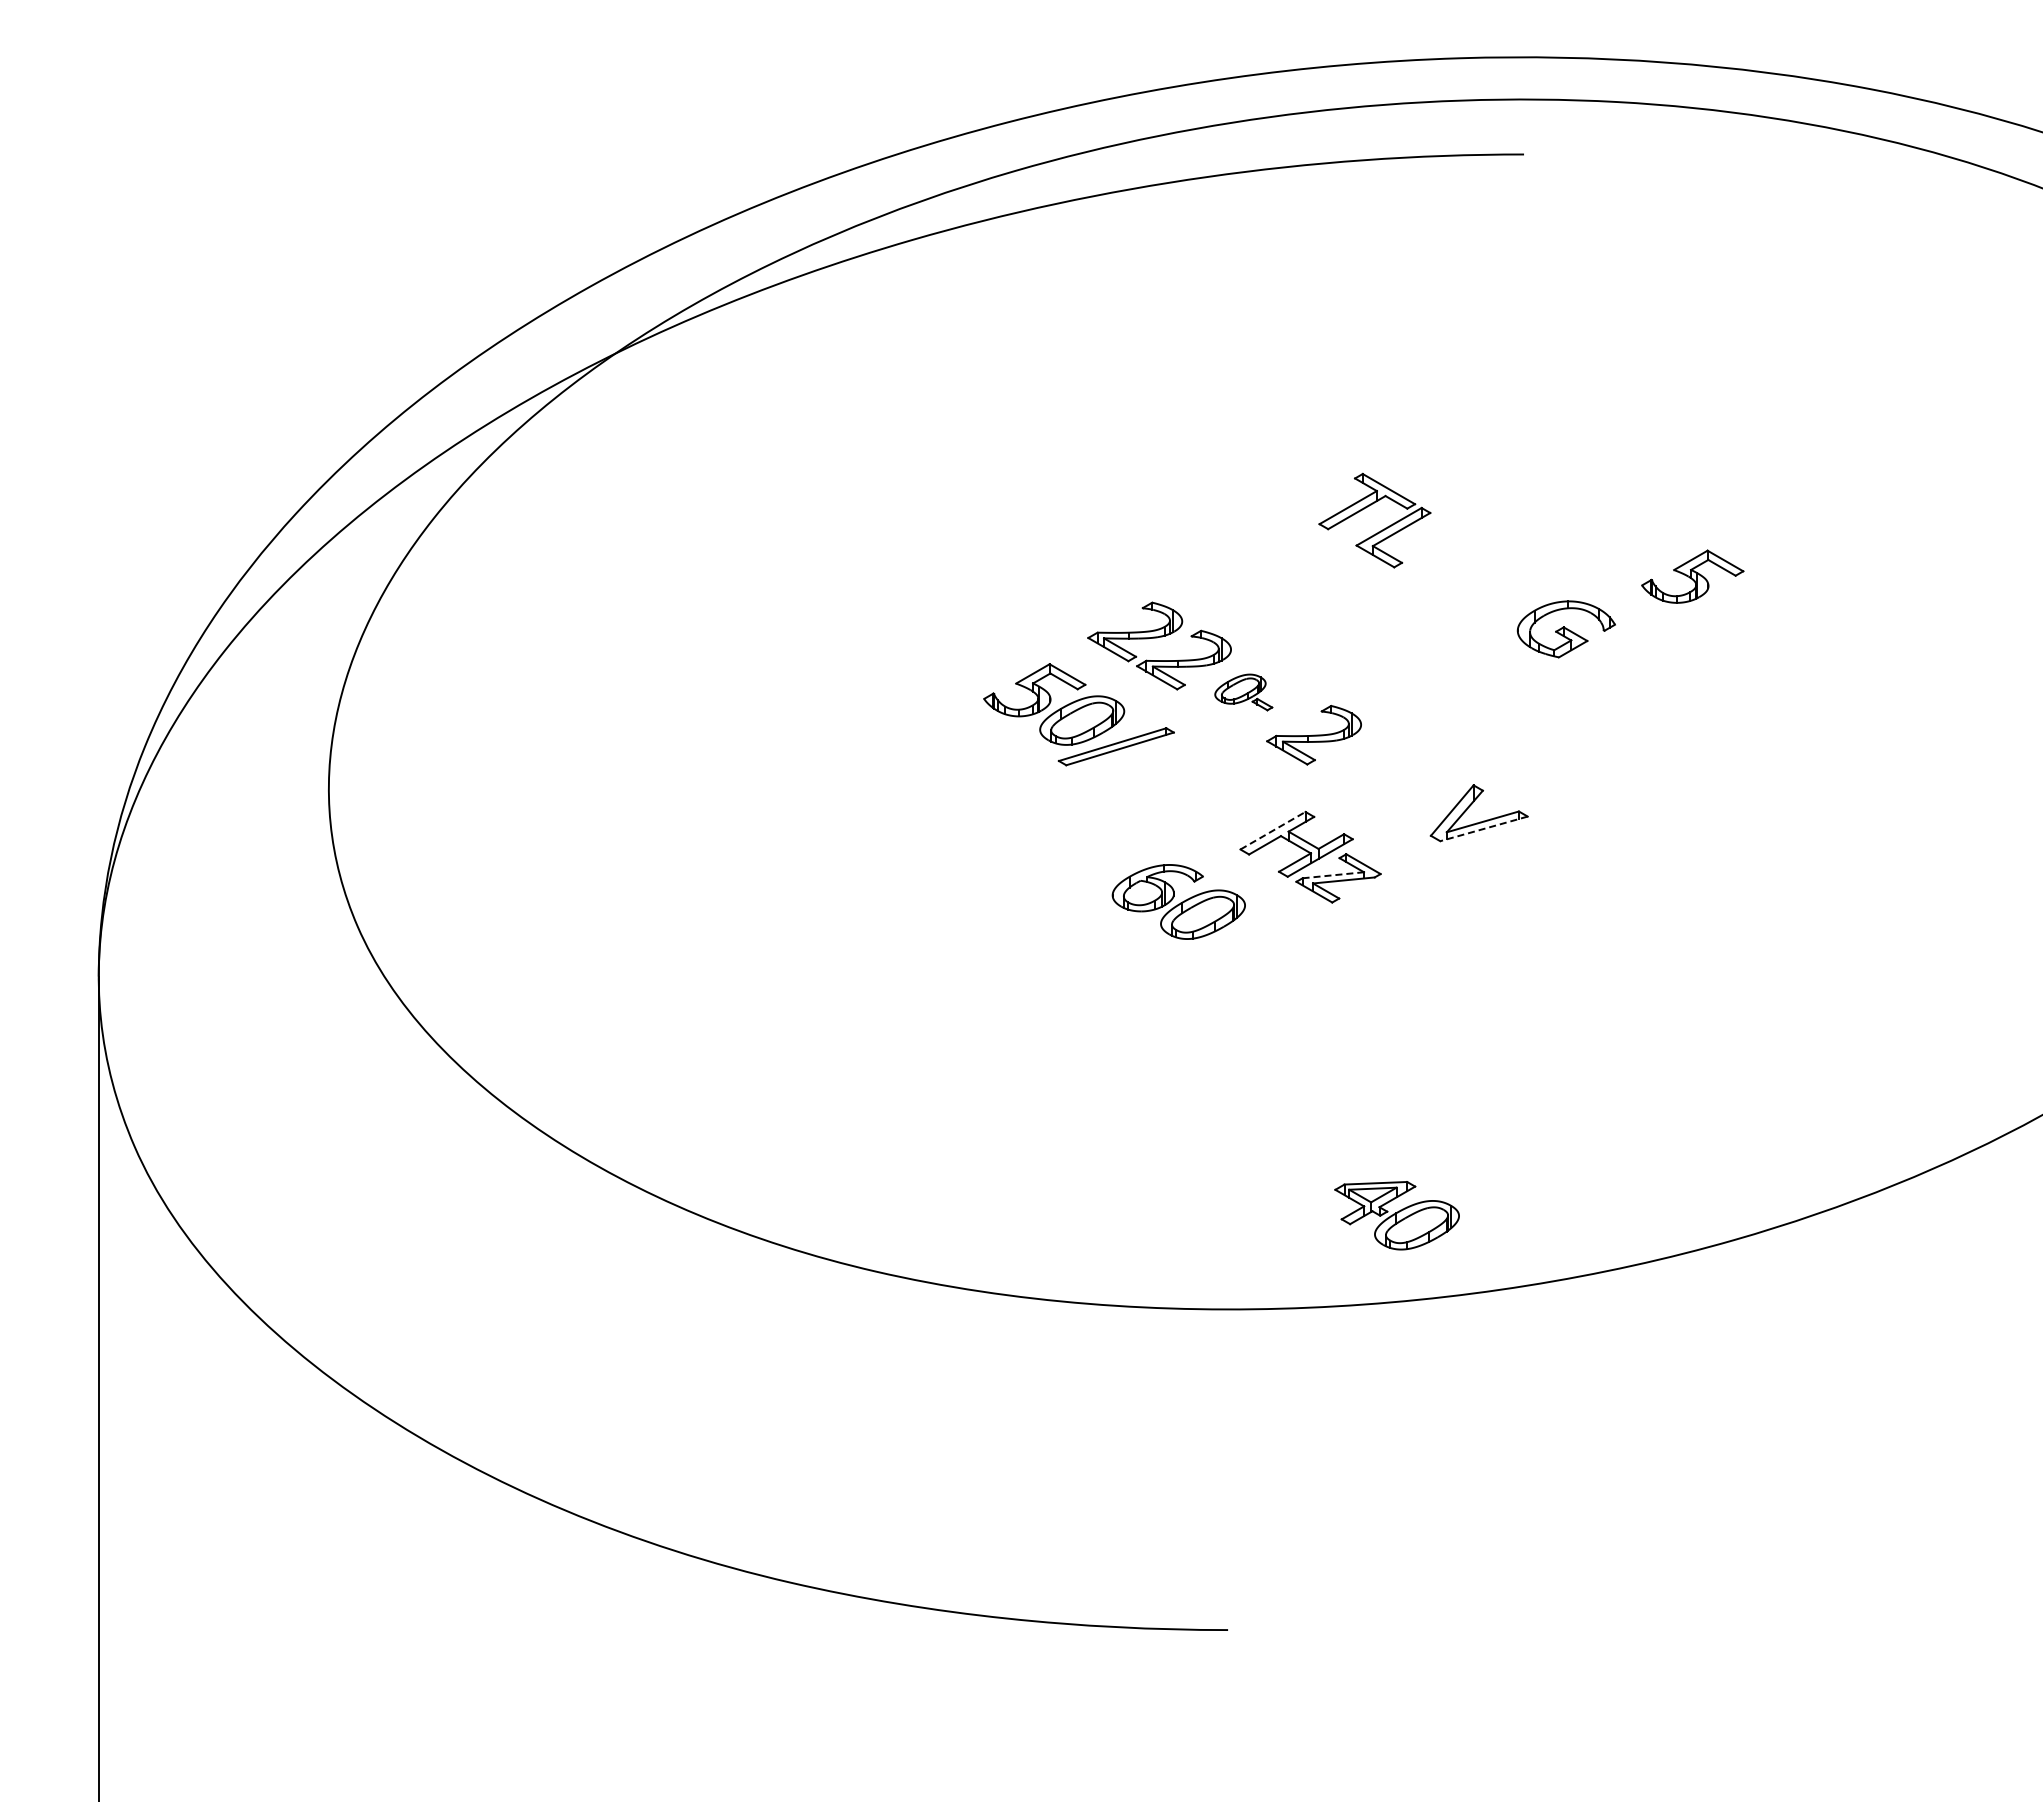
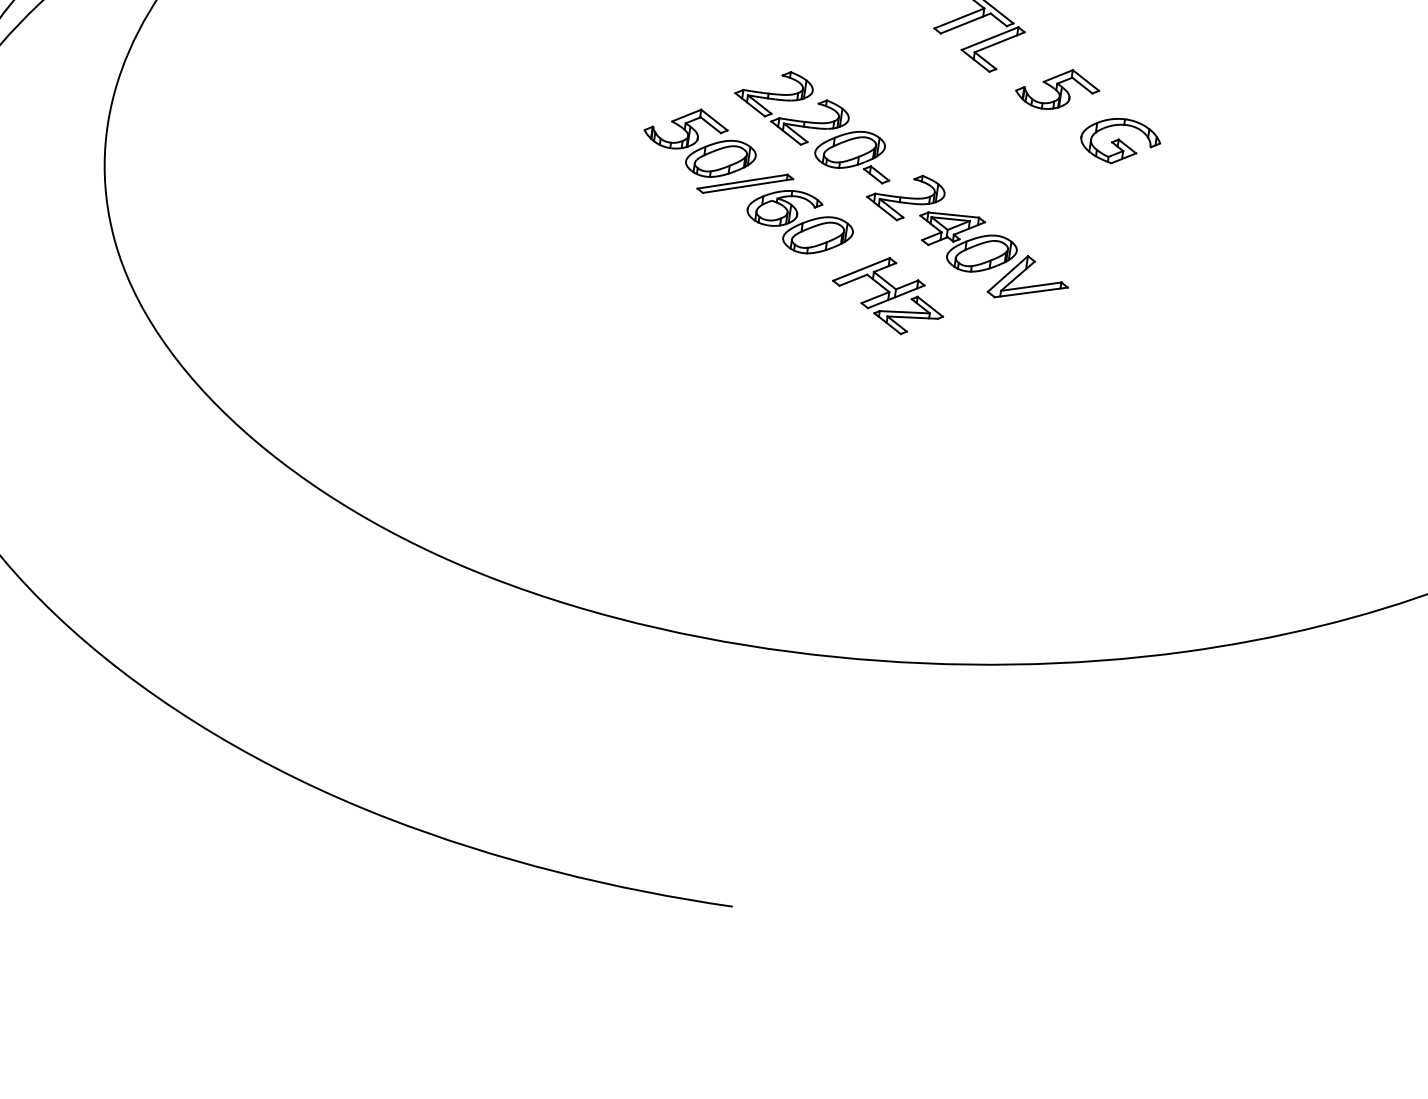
part: (1692, 576) -> (1057, 89), moved
part: (1243, 692) -> (853, 154), size x1.67
line: (1483, 829) -> (1030, 292), dashed -> solid
line: (1273, 830) -> (861, 269), dashed -> solid
line: (1333, 875) -> (904, 312), dashed -> solid
part: (1178, 901) -> (799, 221), moved
part: (1396, 1215) -> (966, 243), moved

